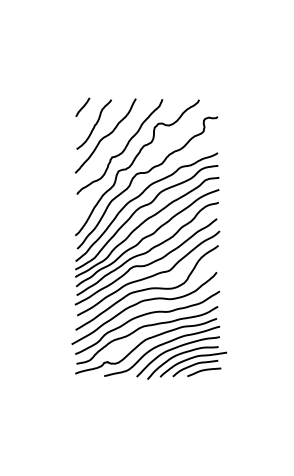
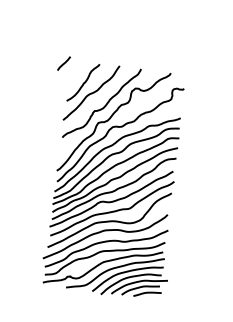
line: (82, 106) -> (63, 62), moved

